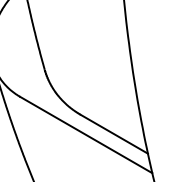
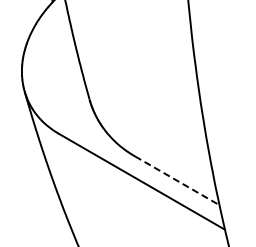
line: (114, 134) -> (177, 180), solid -> dashed

